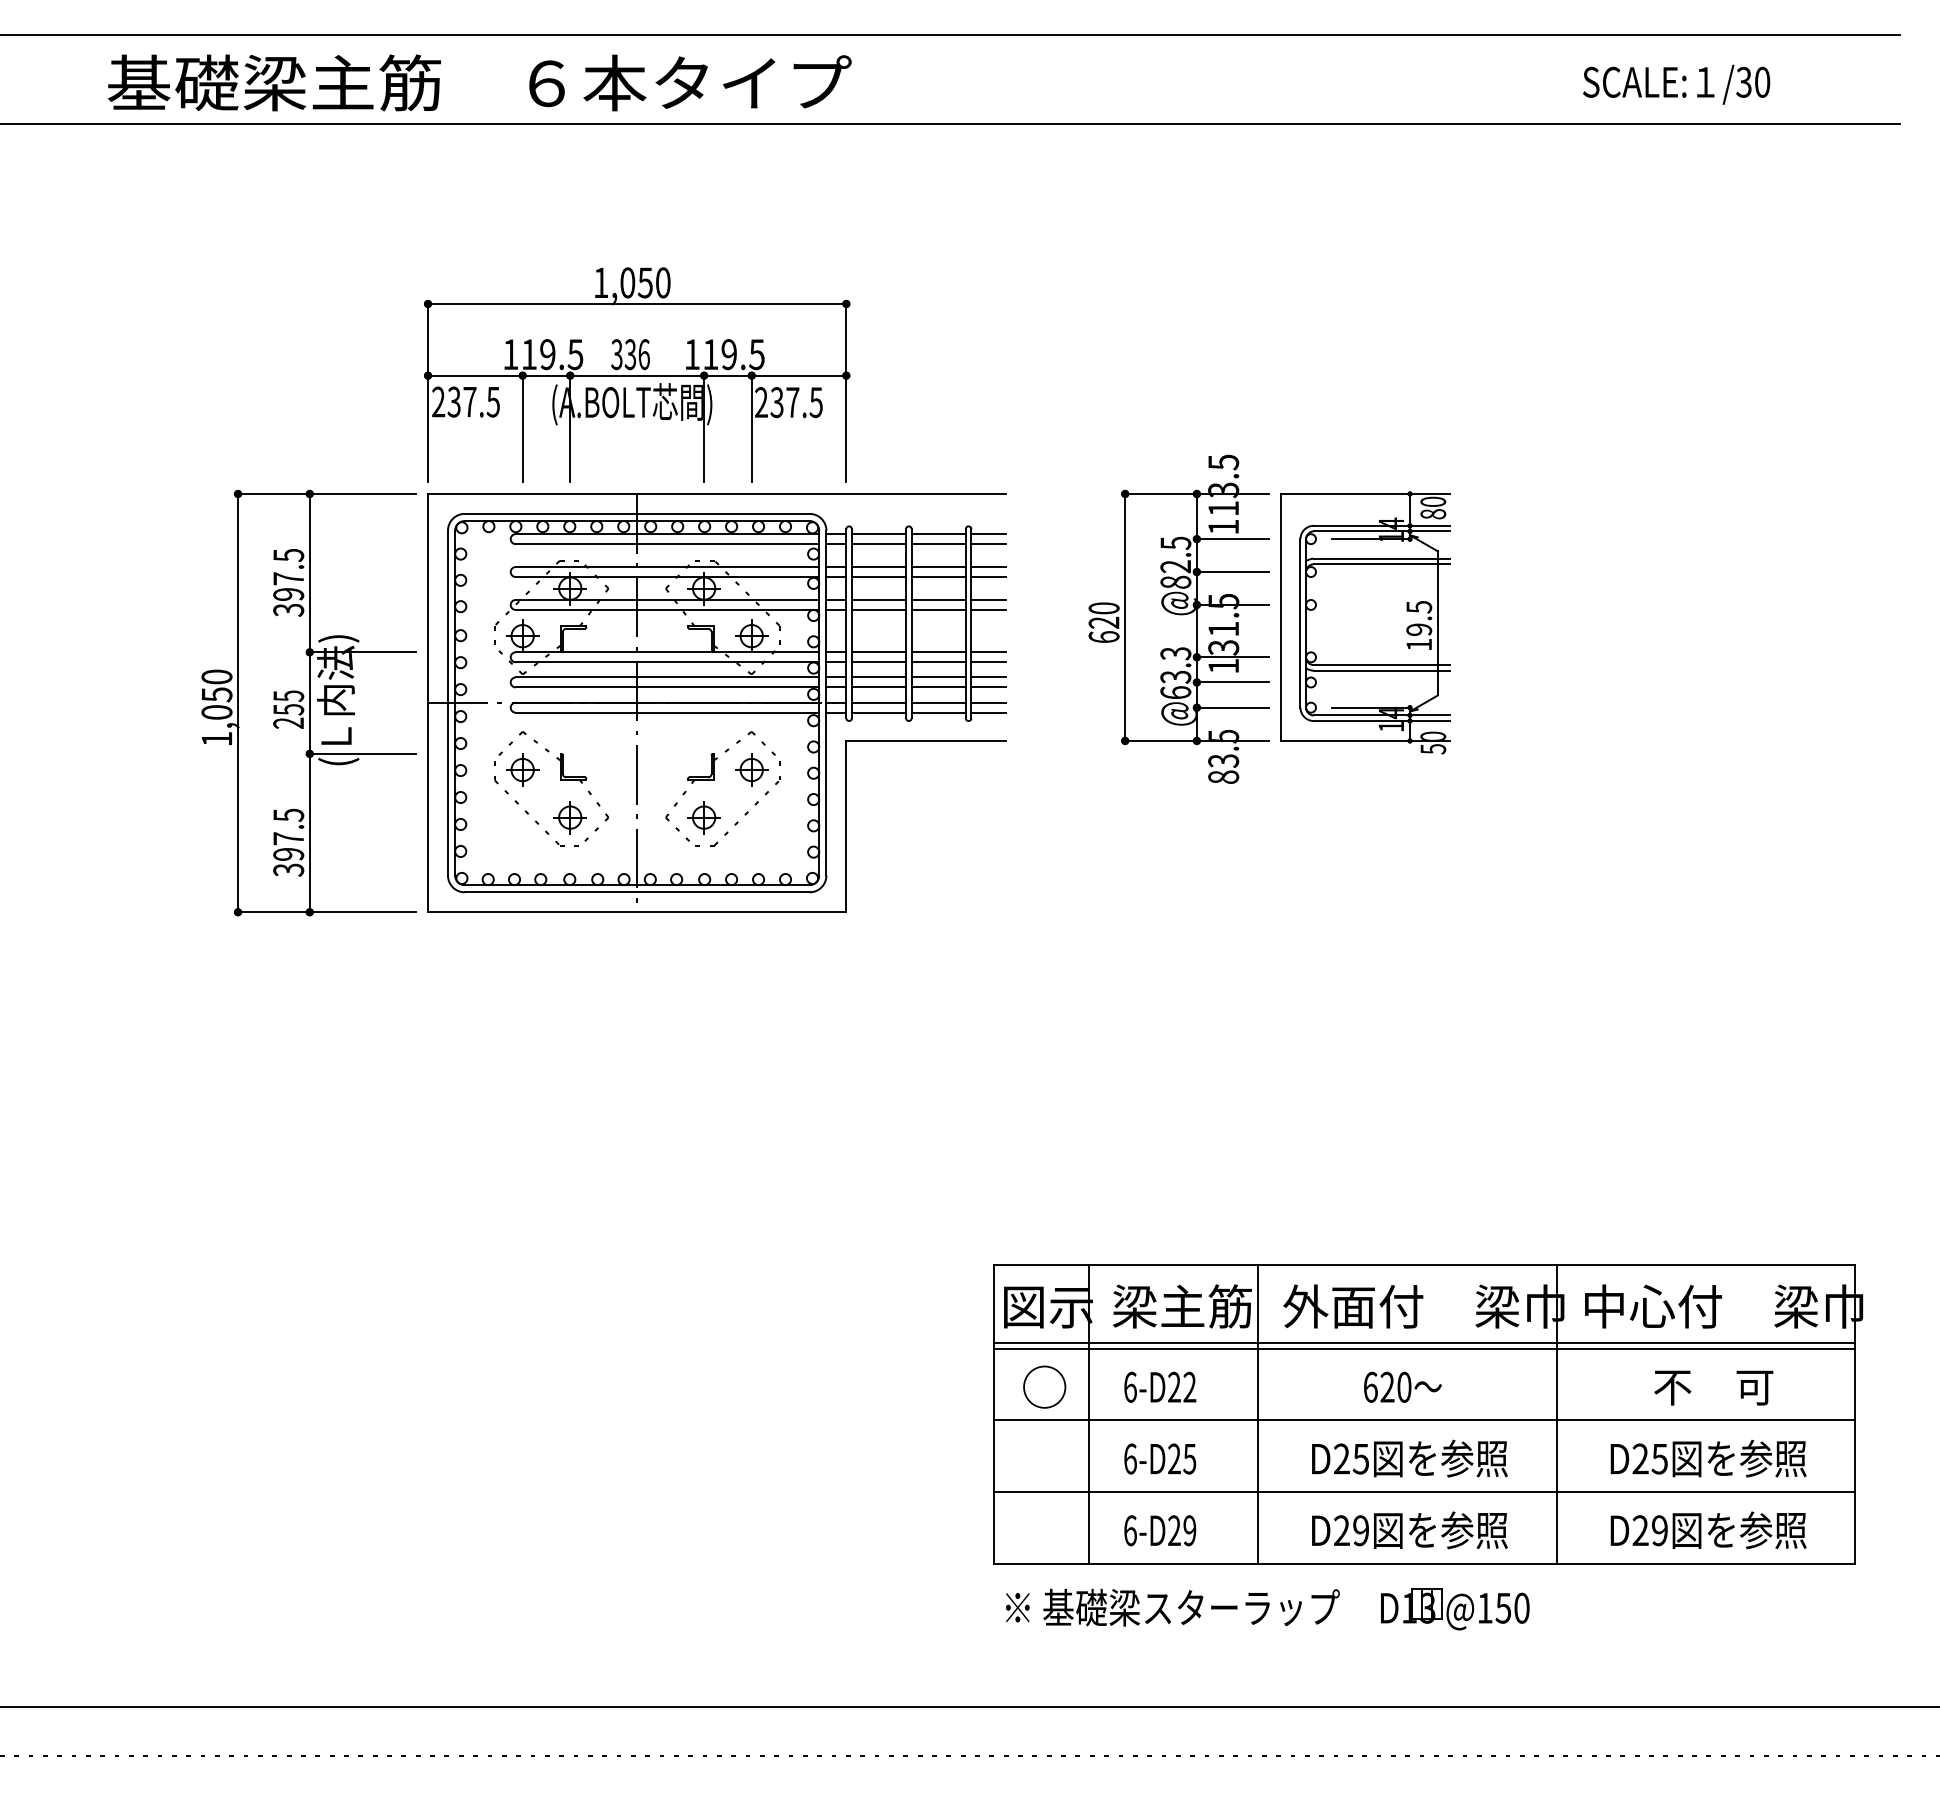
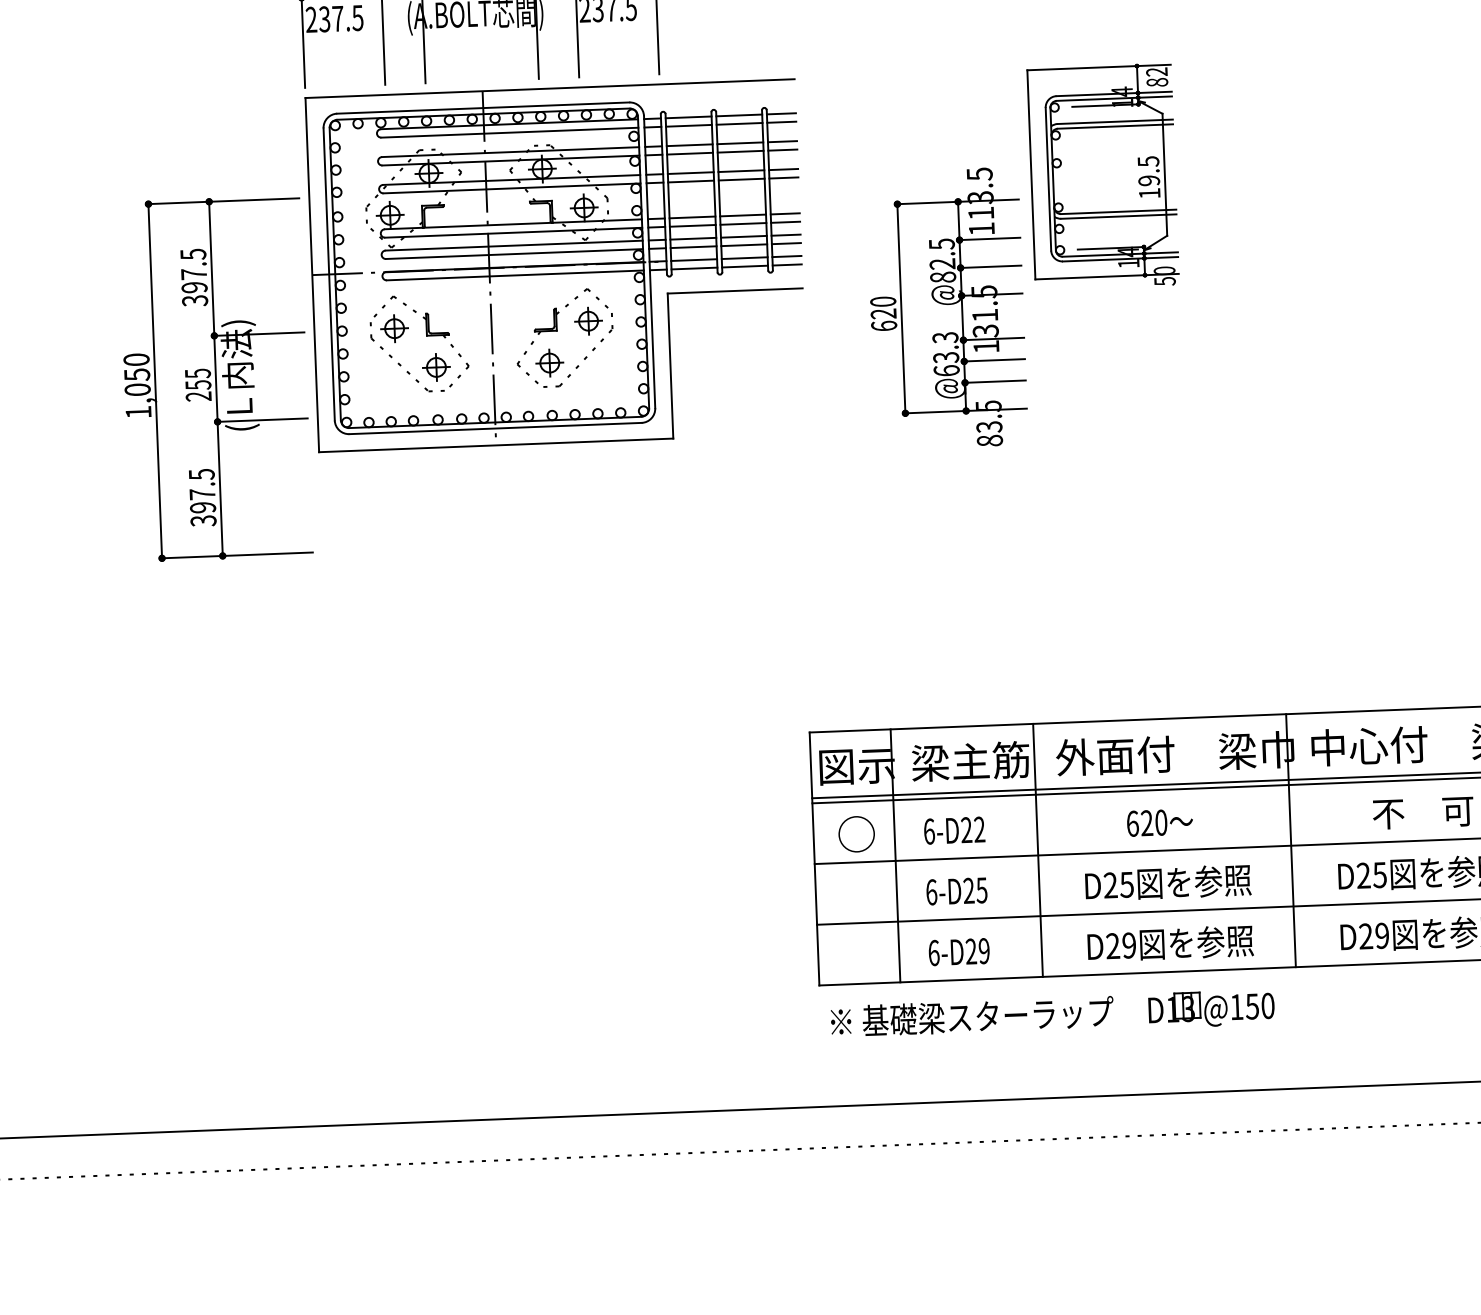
text: (1433, 501) -> (1157, 71), 80 -> 82
part: (1178, 618) -> (946, 307), moved
part: (308, 702) -> (214, 378), moved

